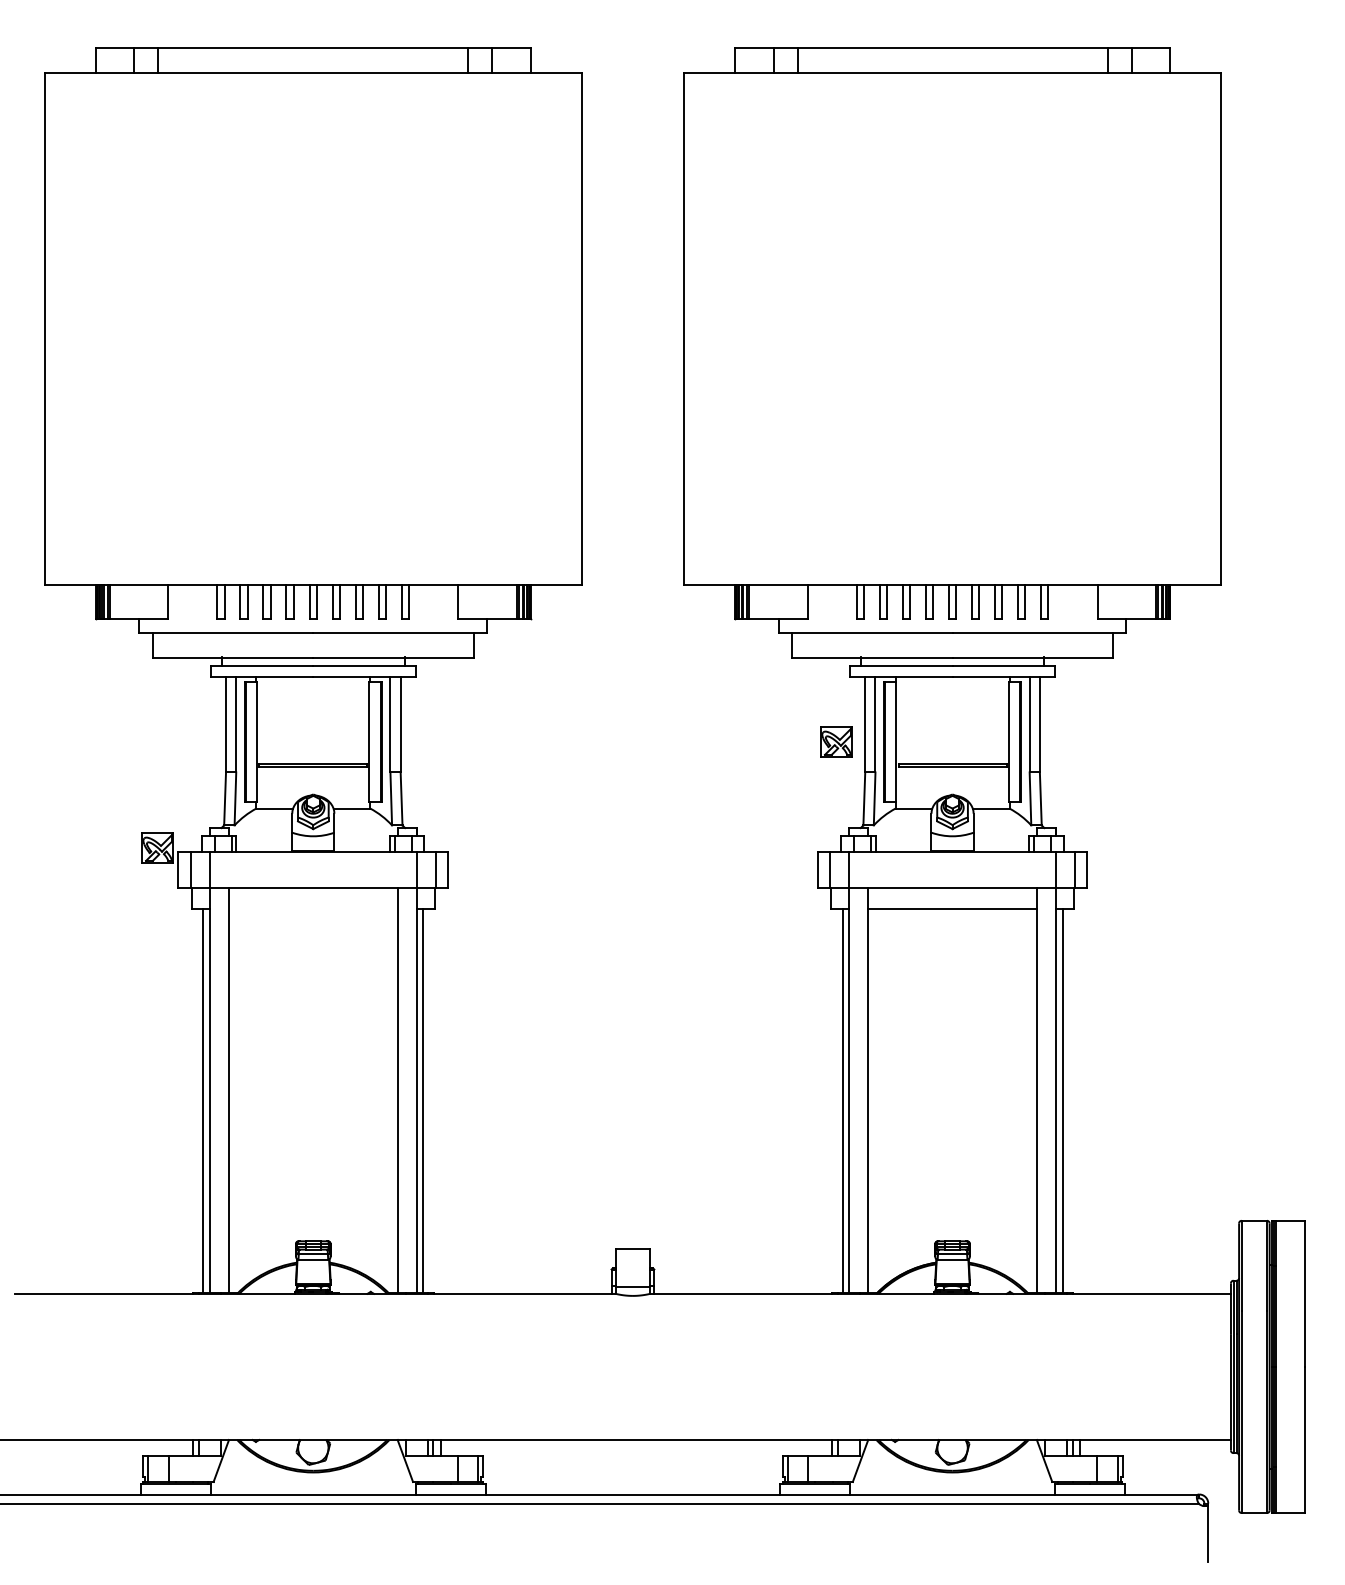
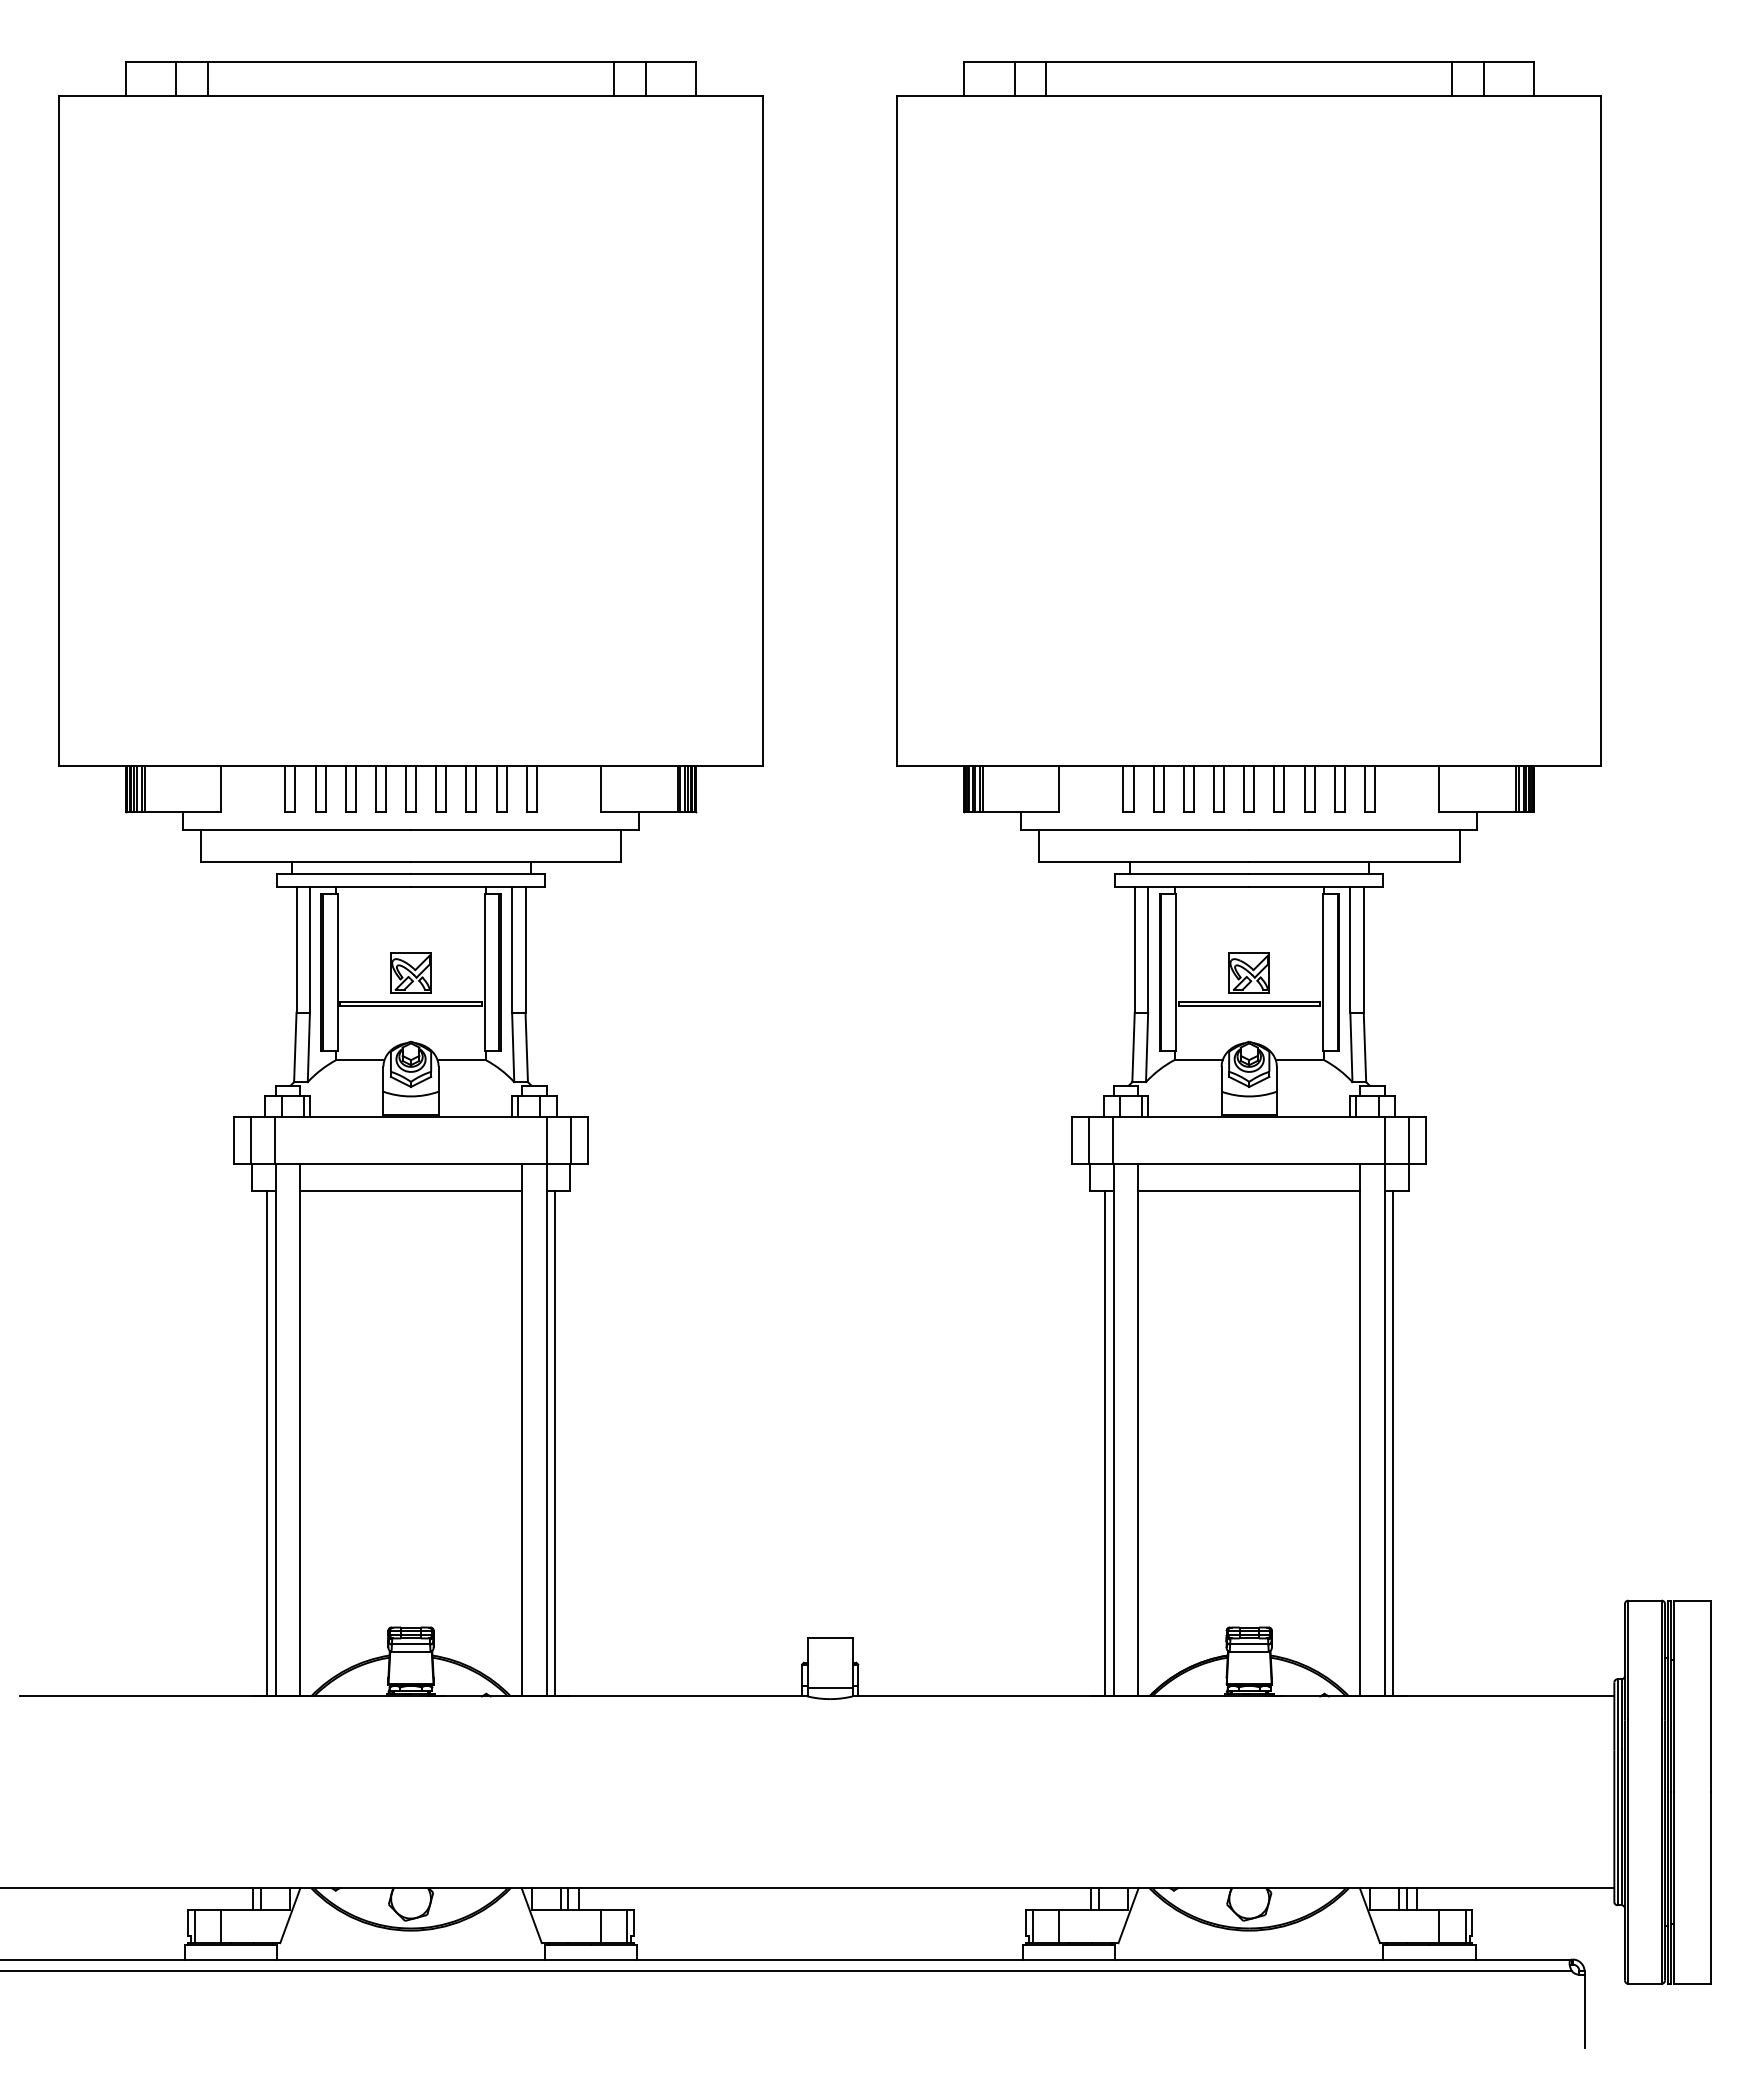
part: (836, 741) -> (1248, 972), moved
part: (157, 847) -> (410, 972), moved
line: (312, 908) -> (410, 1191), added

